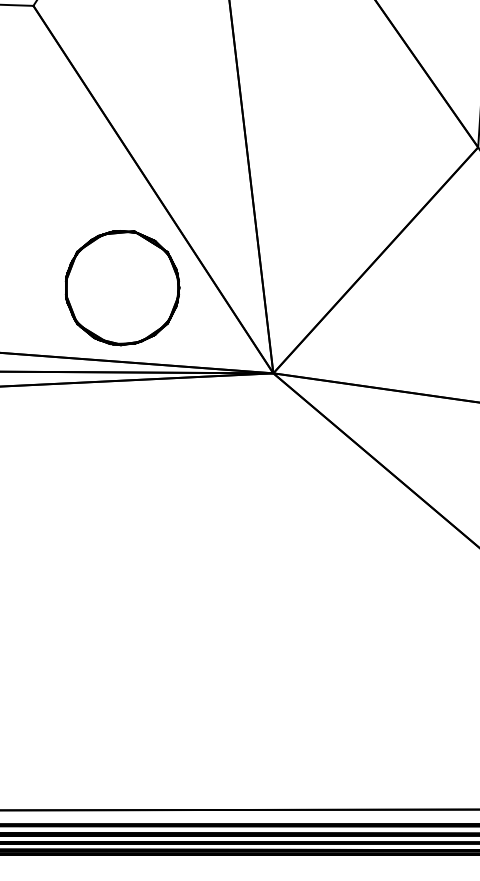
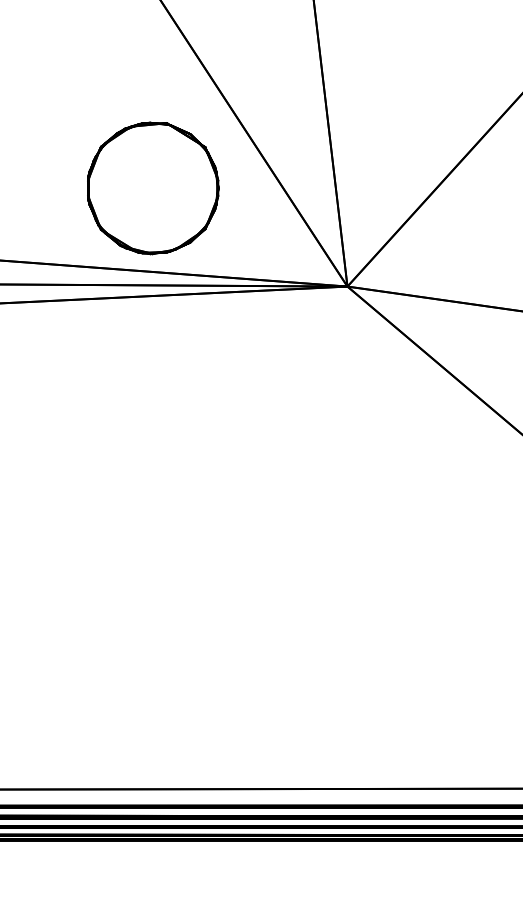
part: (122, 288) -> (153, 188), moved

